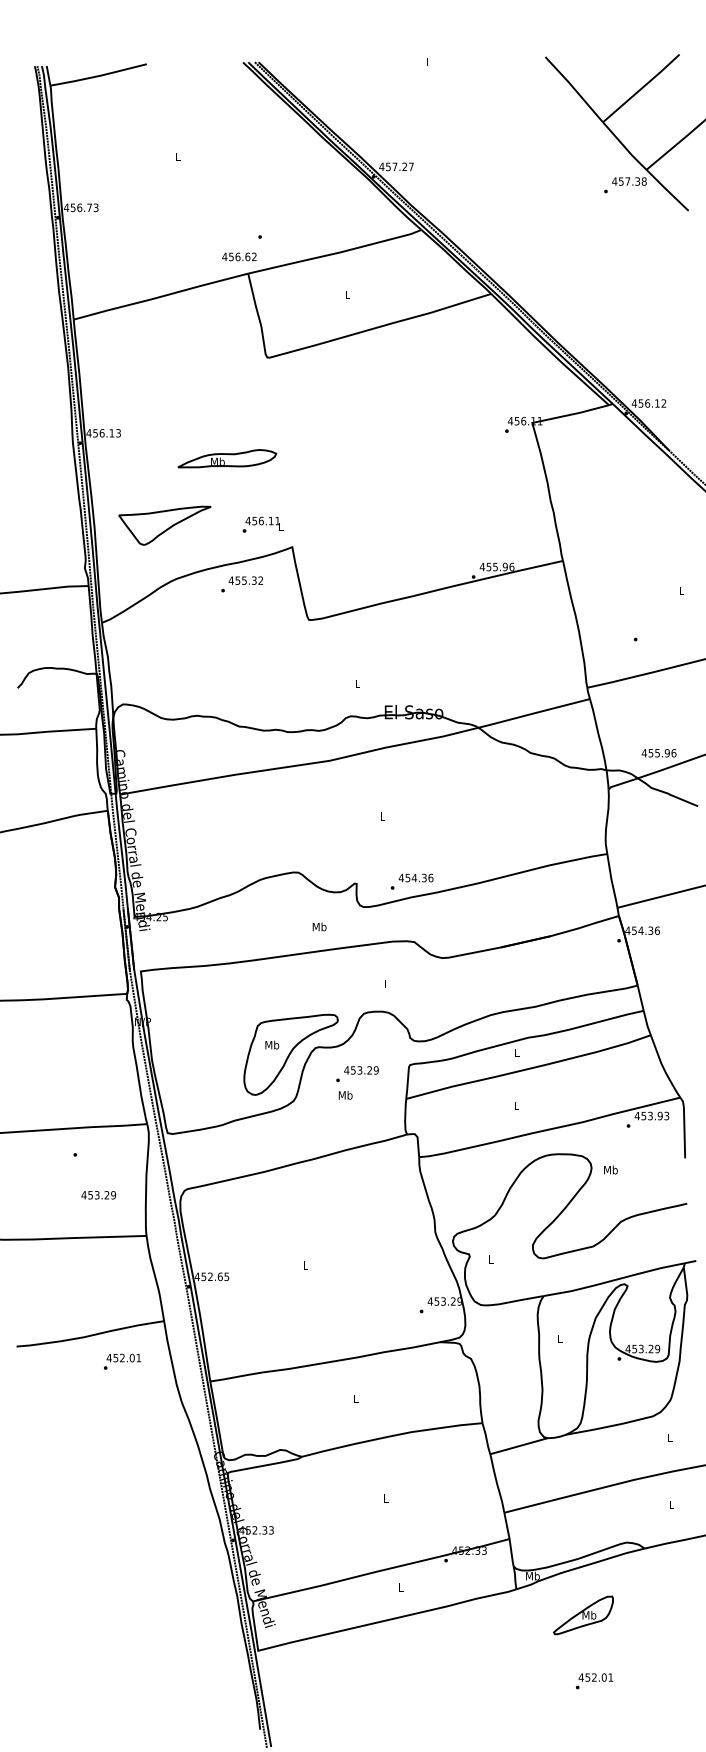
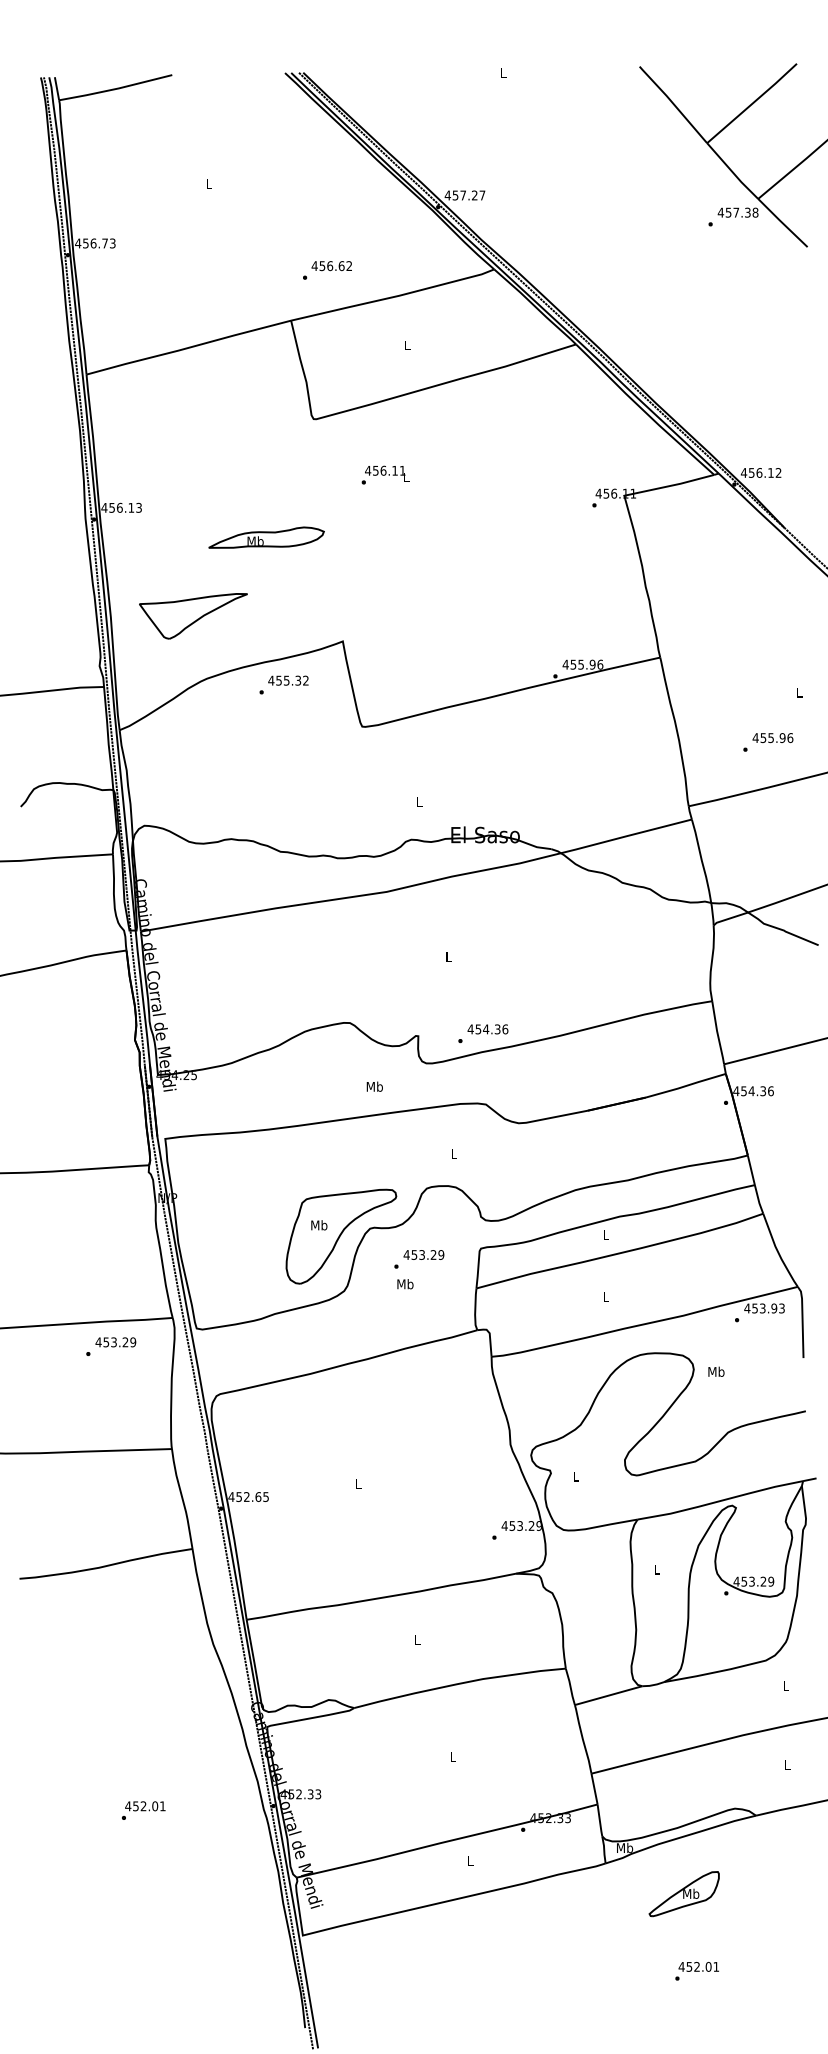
text: (239, 257) -> (331, 266), moved
text: (263, 524) -> (385, 474), moved
text: (658, 753) -> (772, 738), moved
text: (98, 1195) -> (115, 1342), moved
text: (122, 1361) -> (143, 1810), moved

